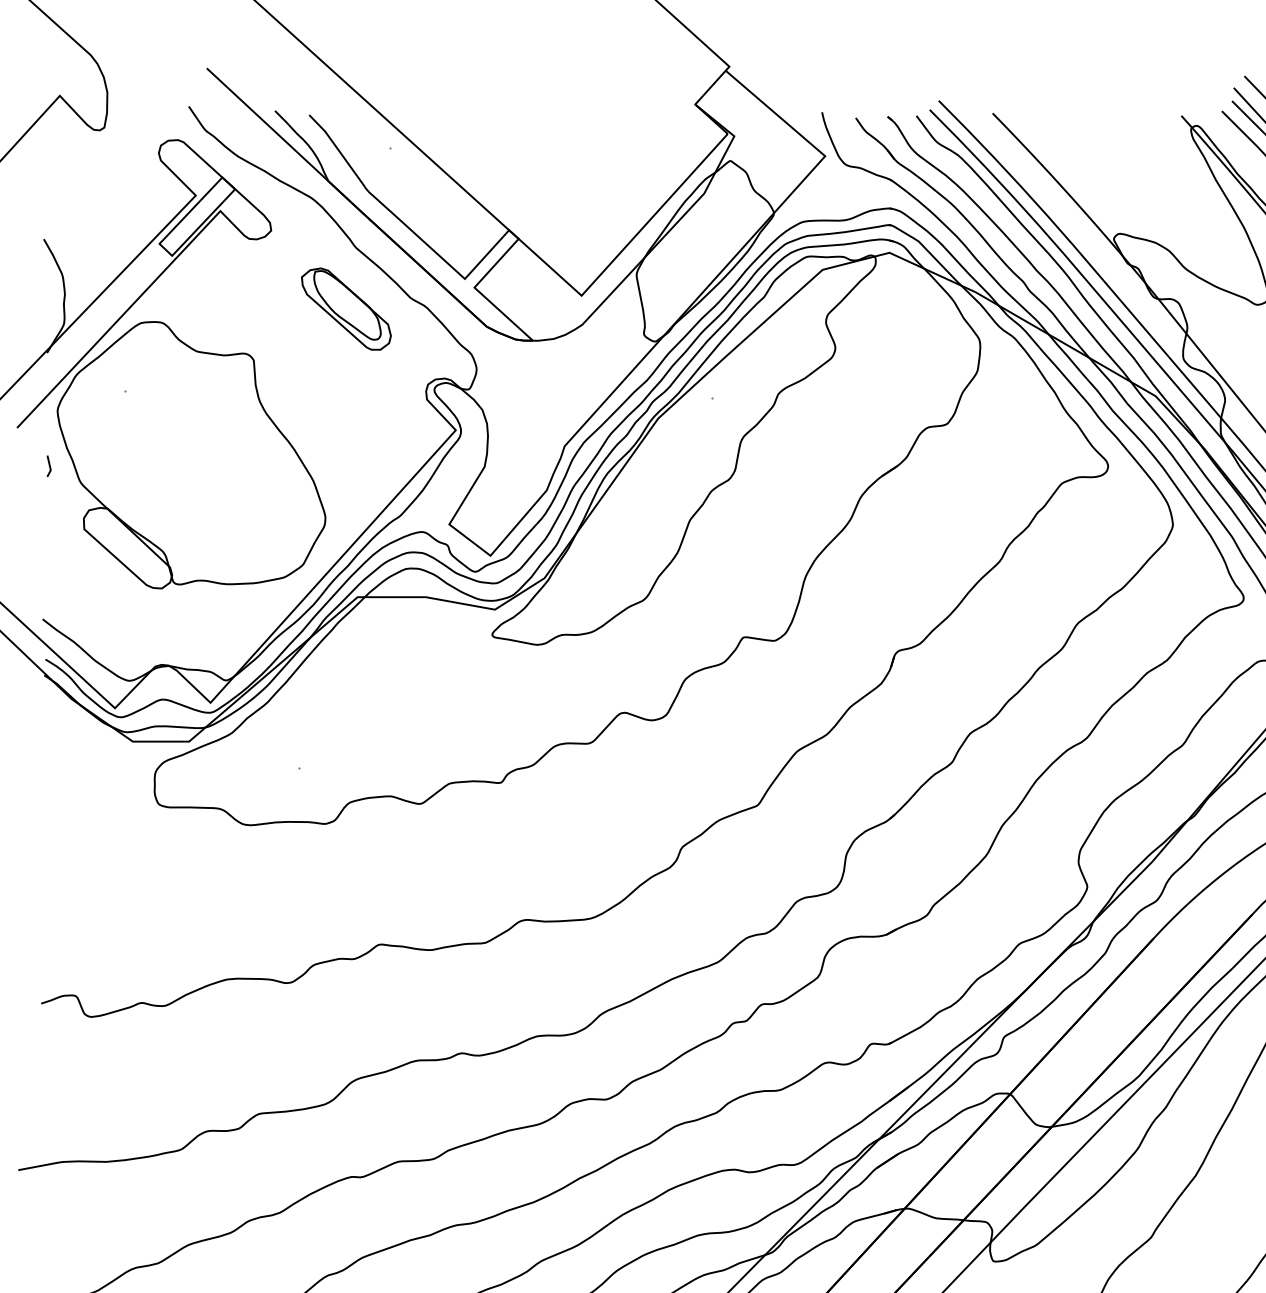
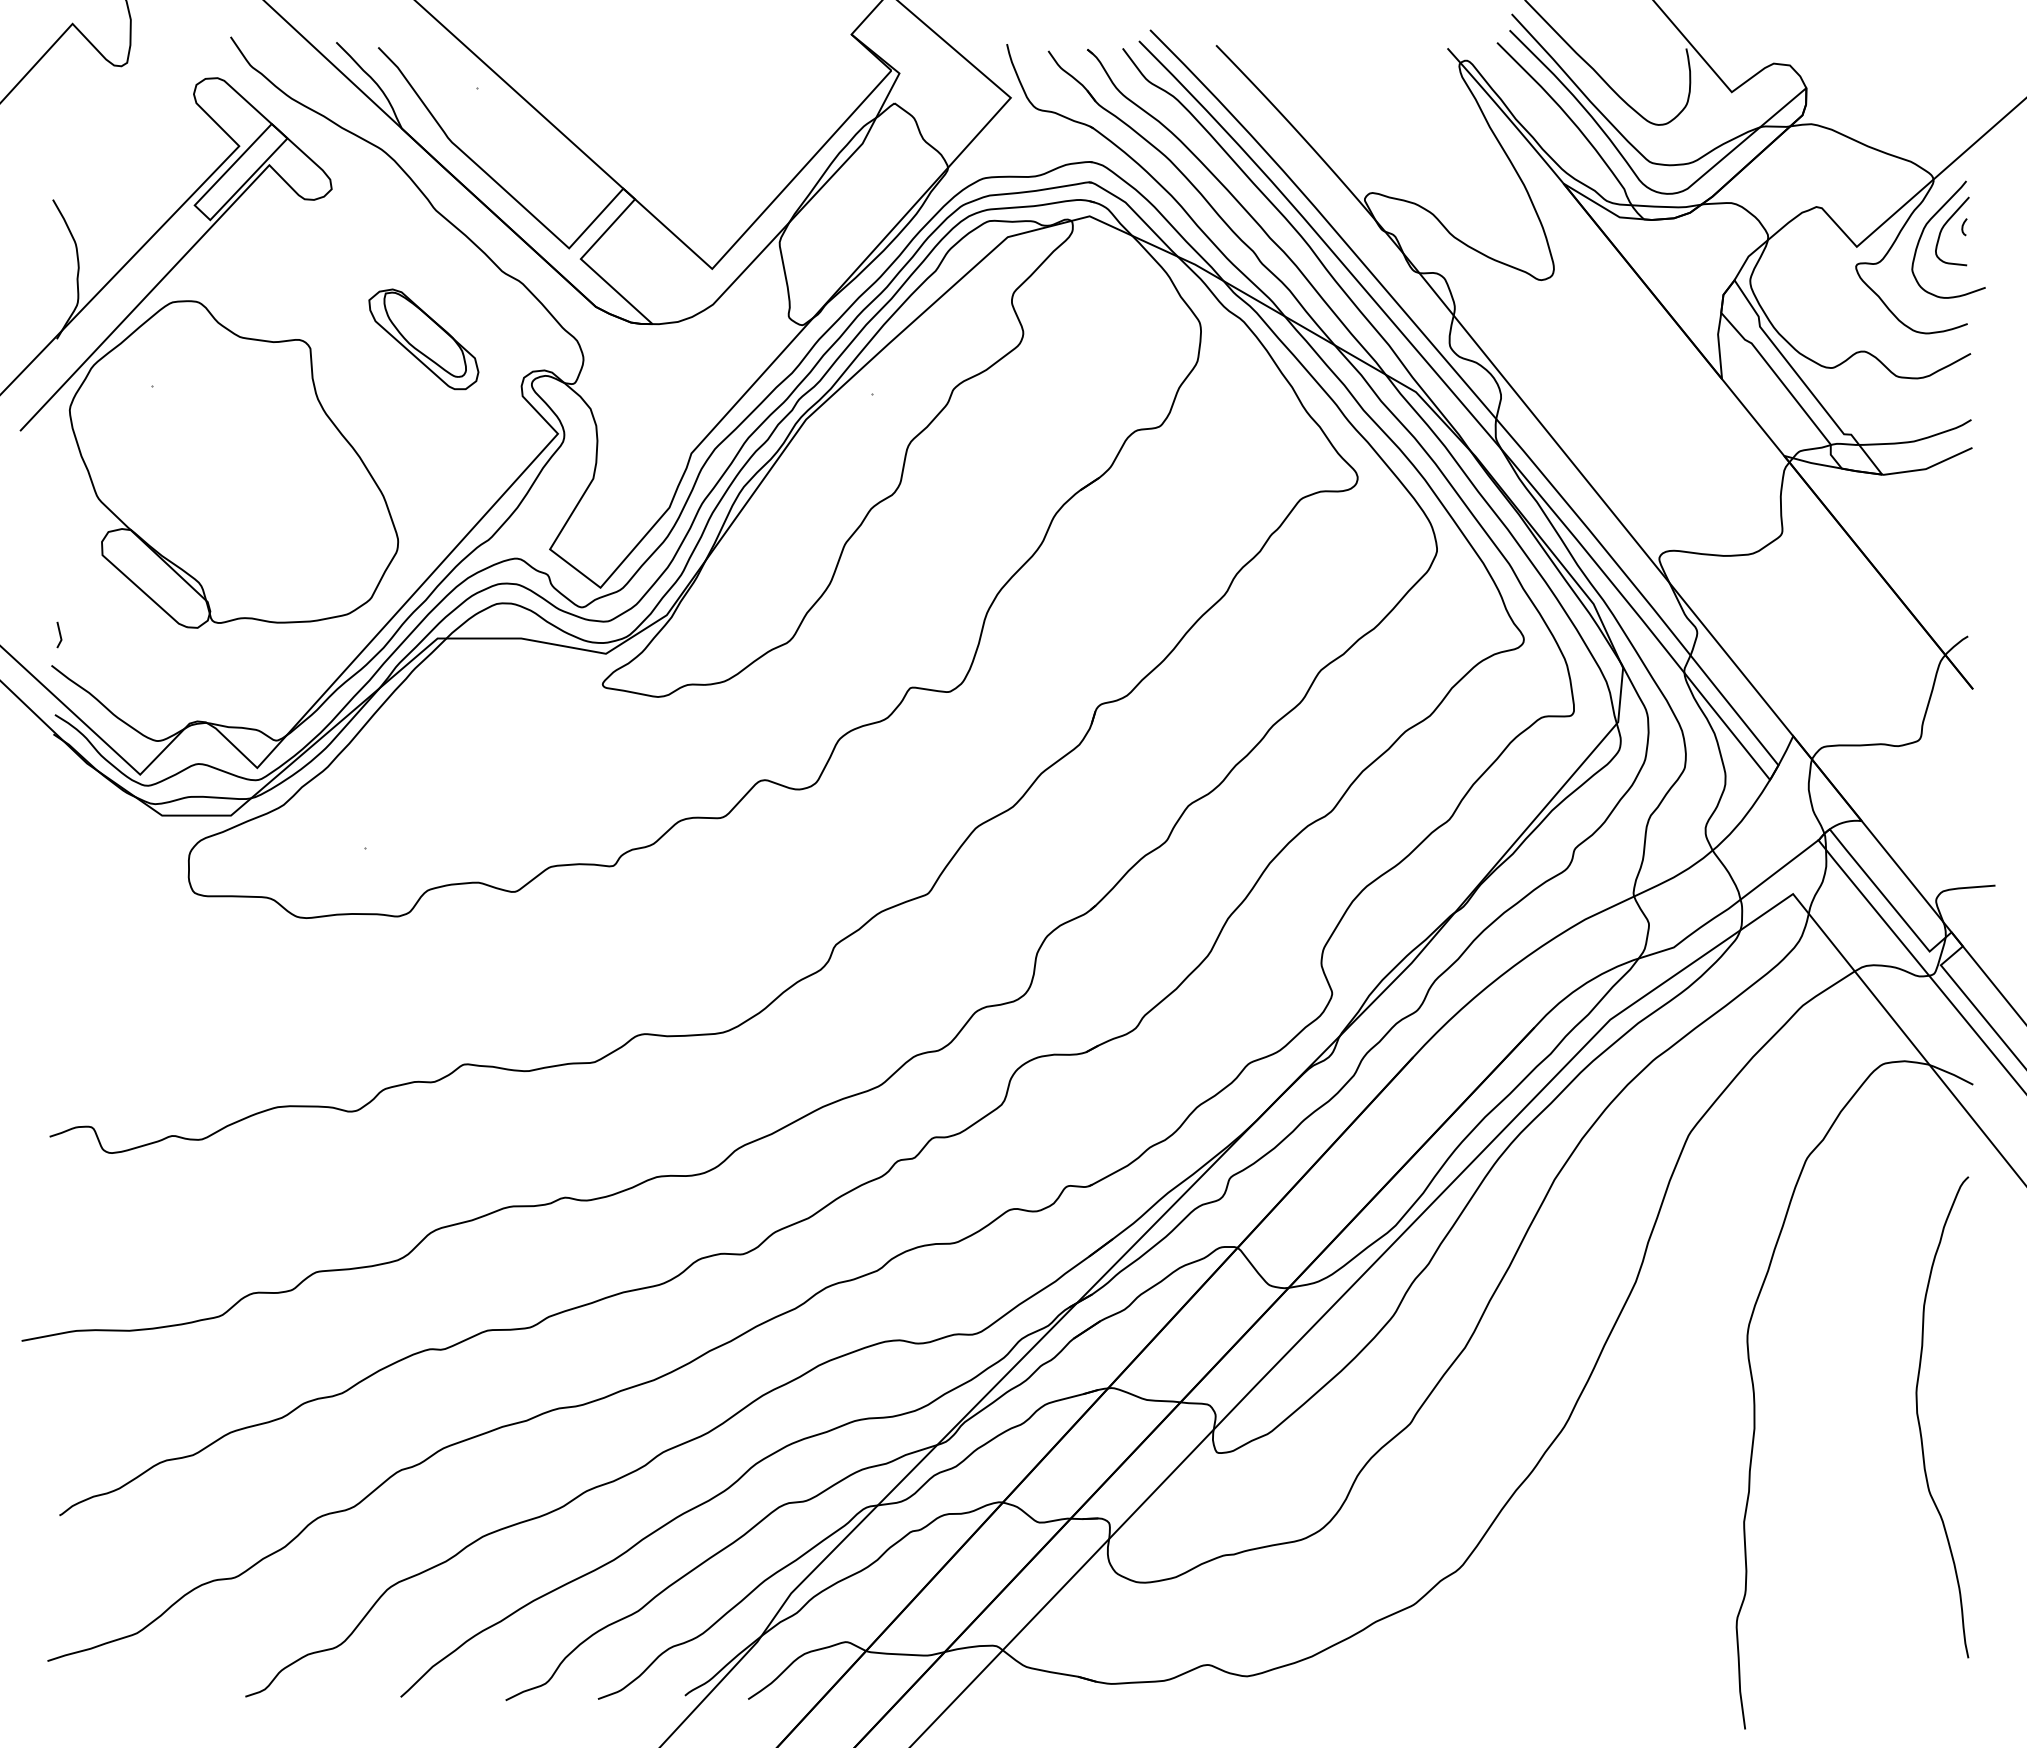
part: (346, 309) -> (423, 339), moved
line: (49, 465) -> (59, 634), moved

